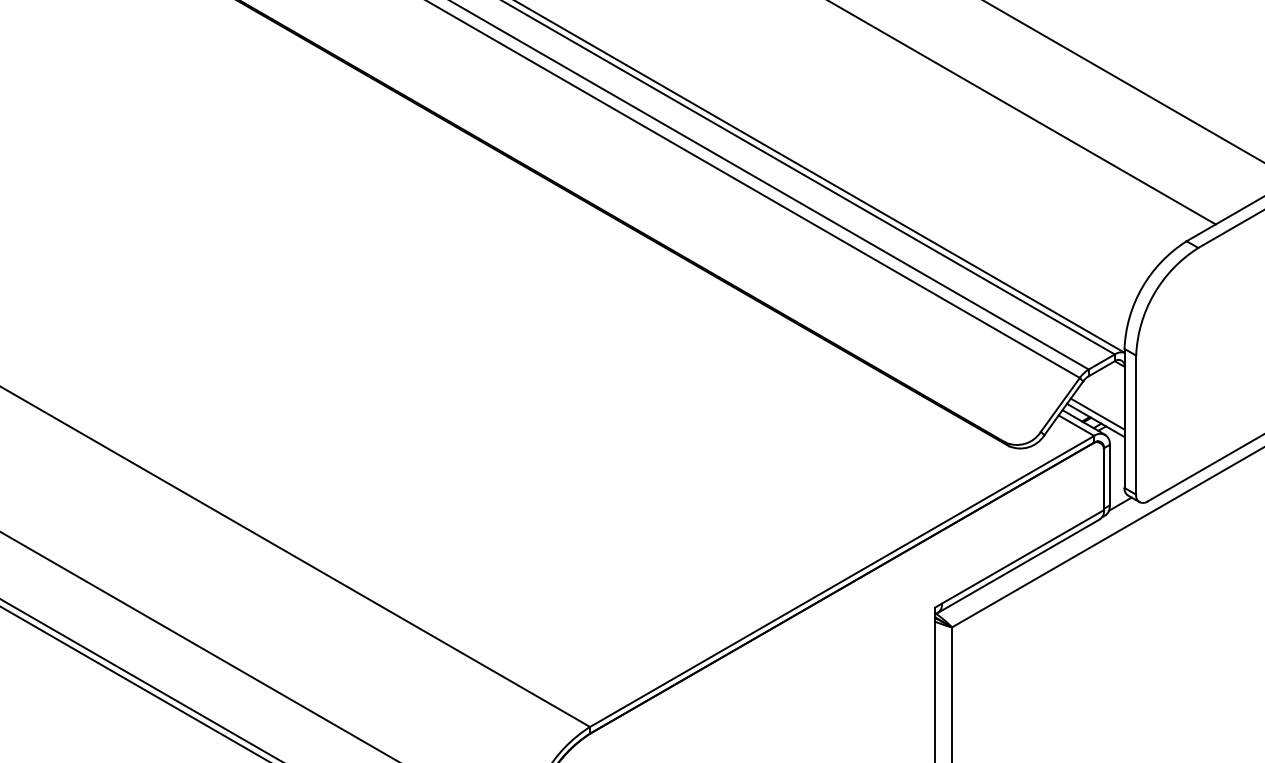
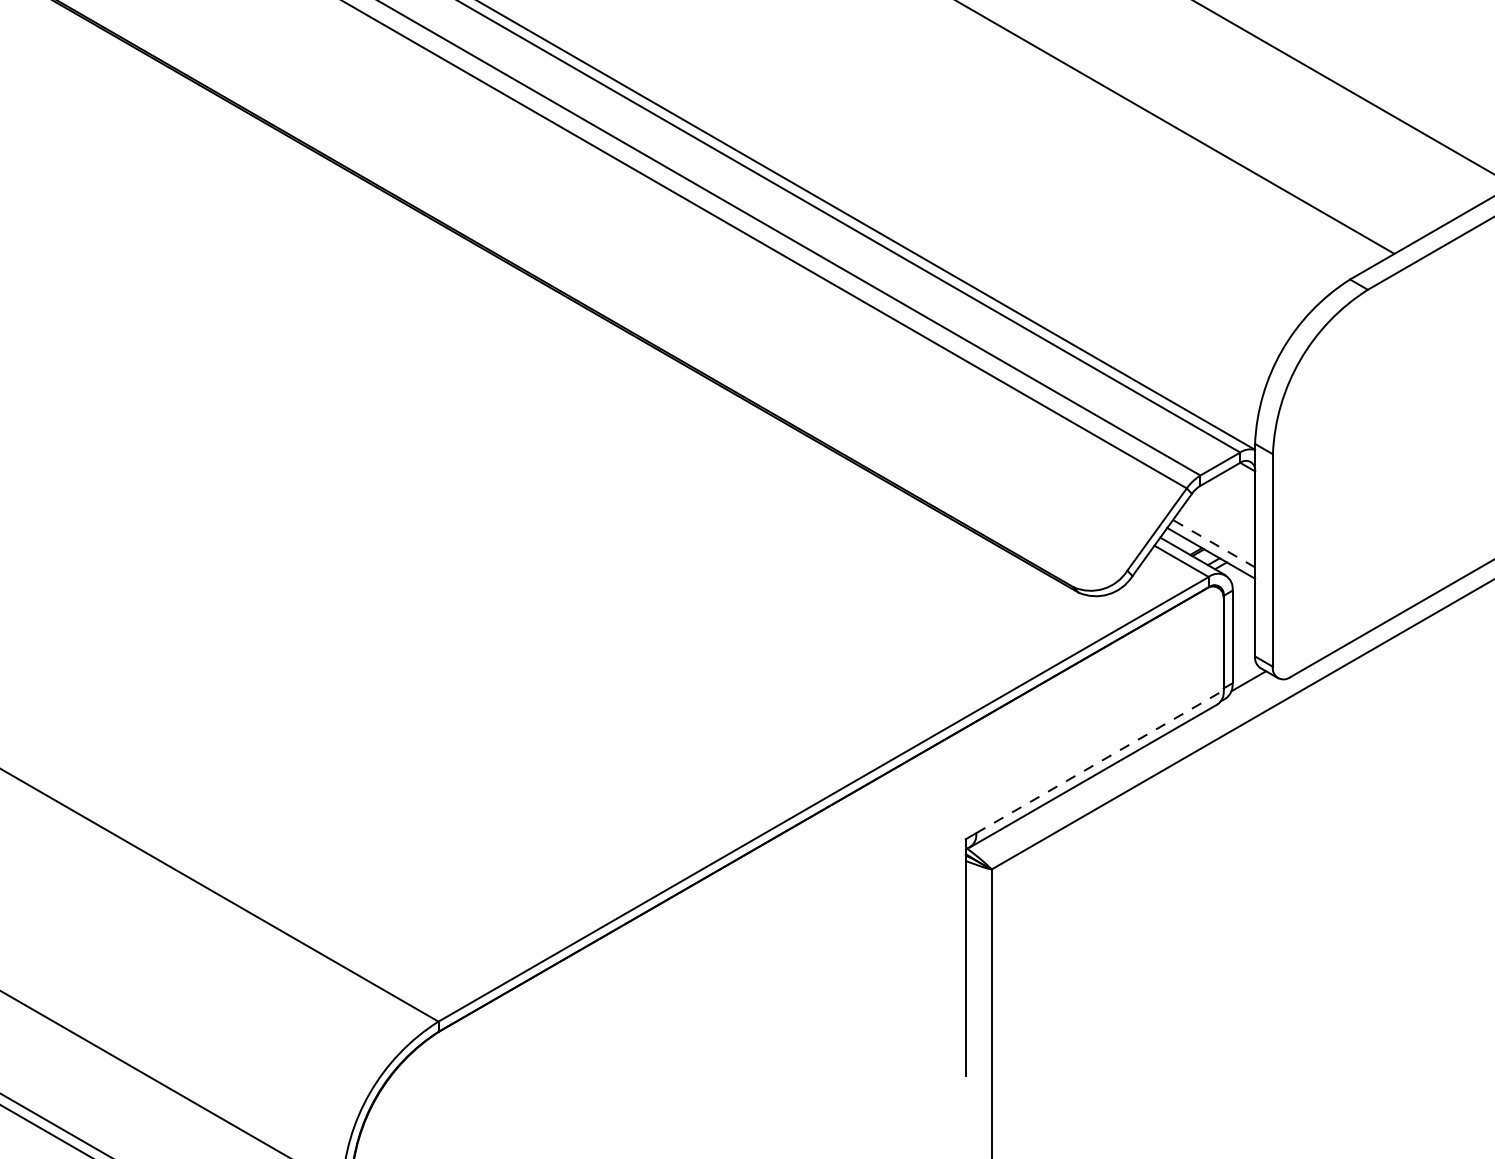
line: (1097, 413) -> (1213, 542), solid -> dashed
line: (1022, 556) -> (1099, 761), solid -> dashed

